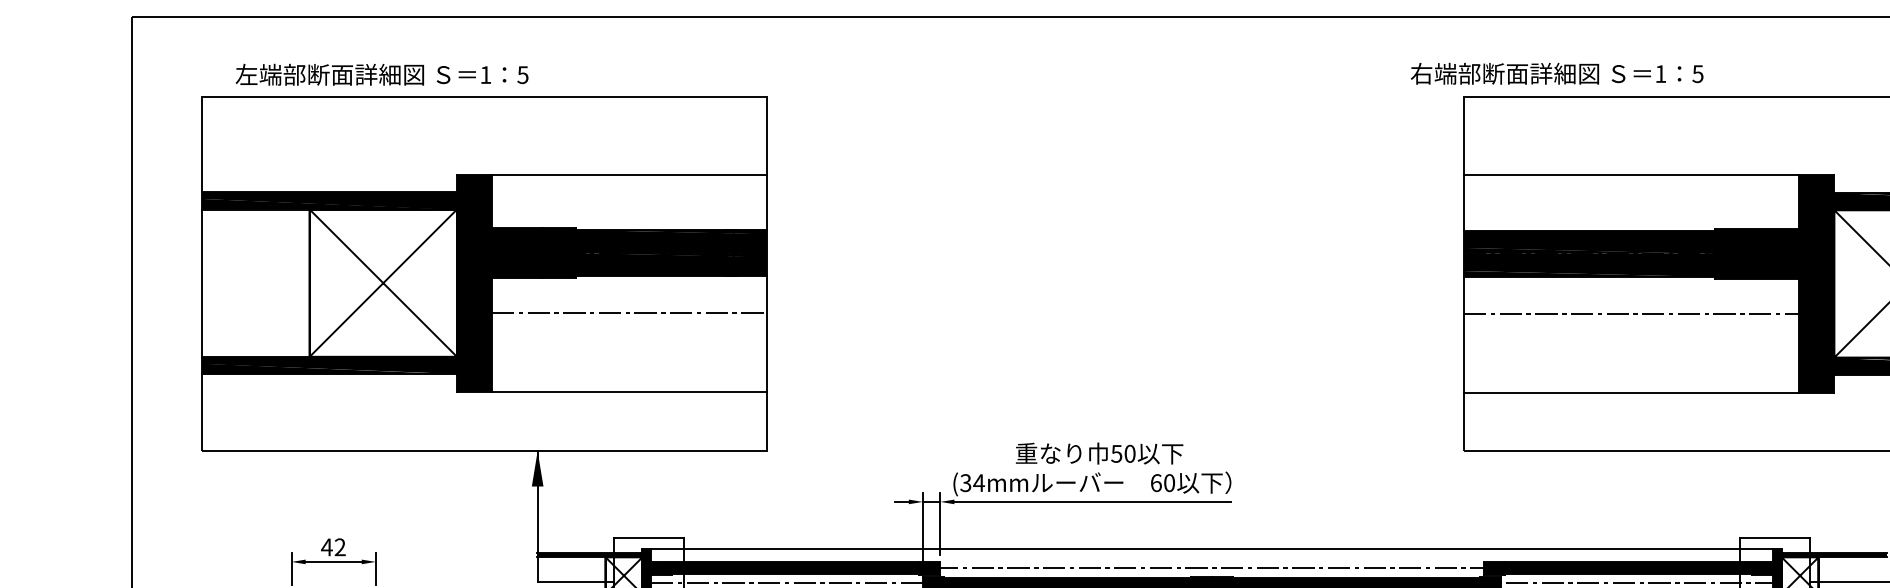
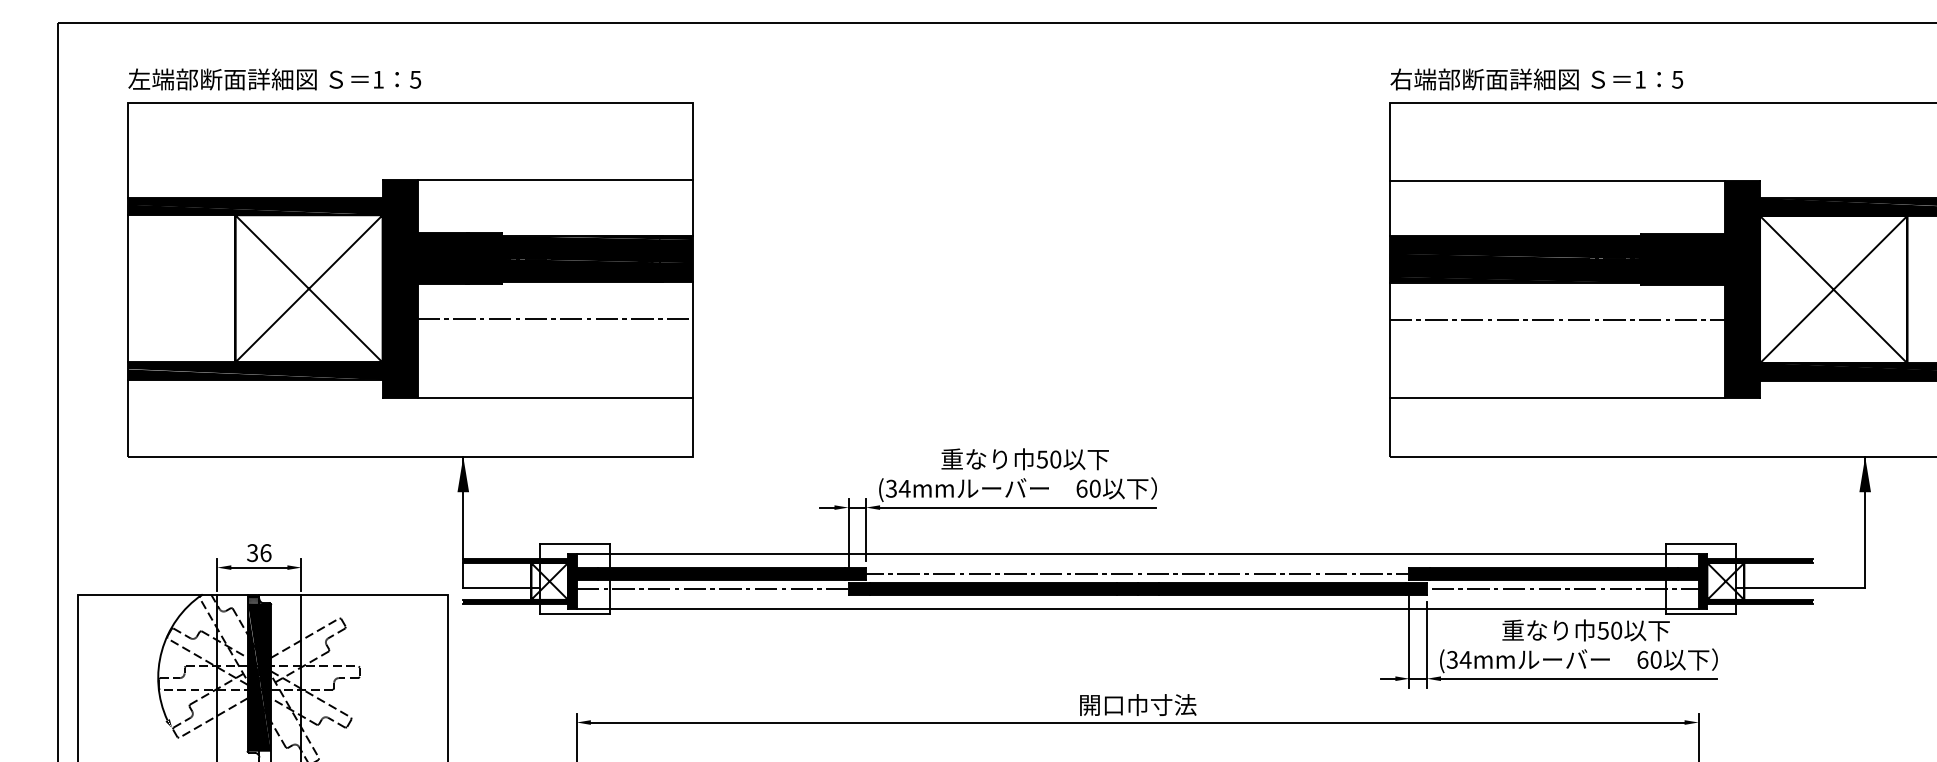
text: (1556, 73) -> (1536, 79), moved
text: (381, 74) -> (274, 79), moved
text: (332, 547) -> (258, 553), 42 -> 36

